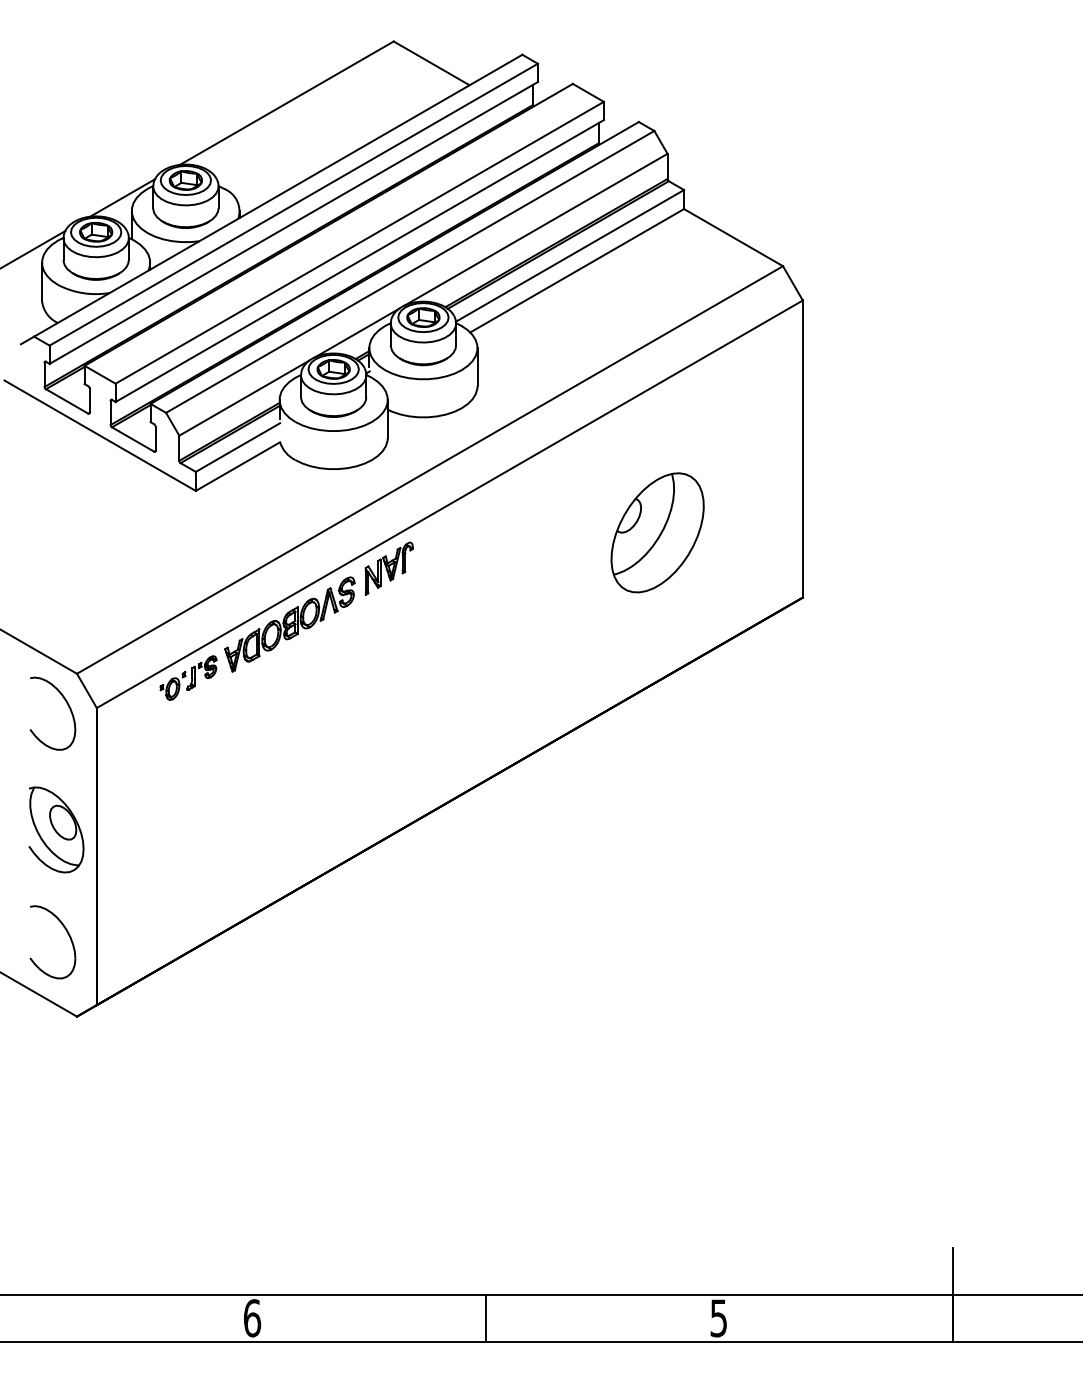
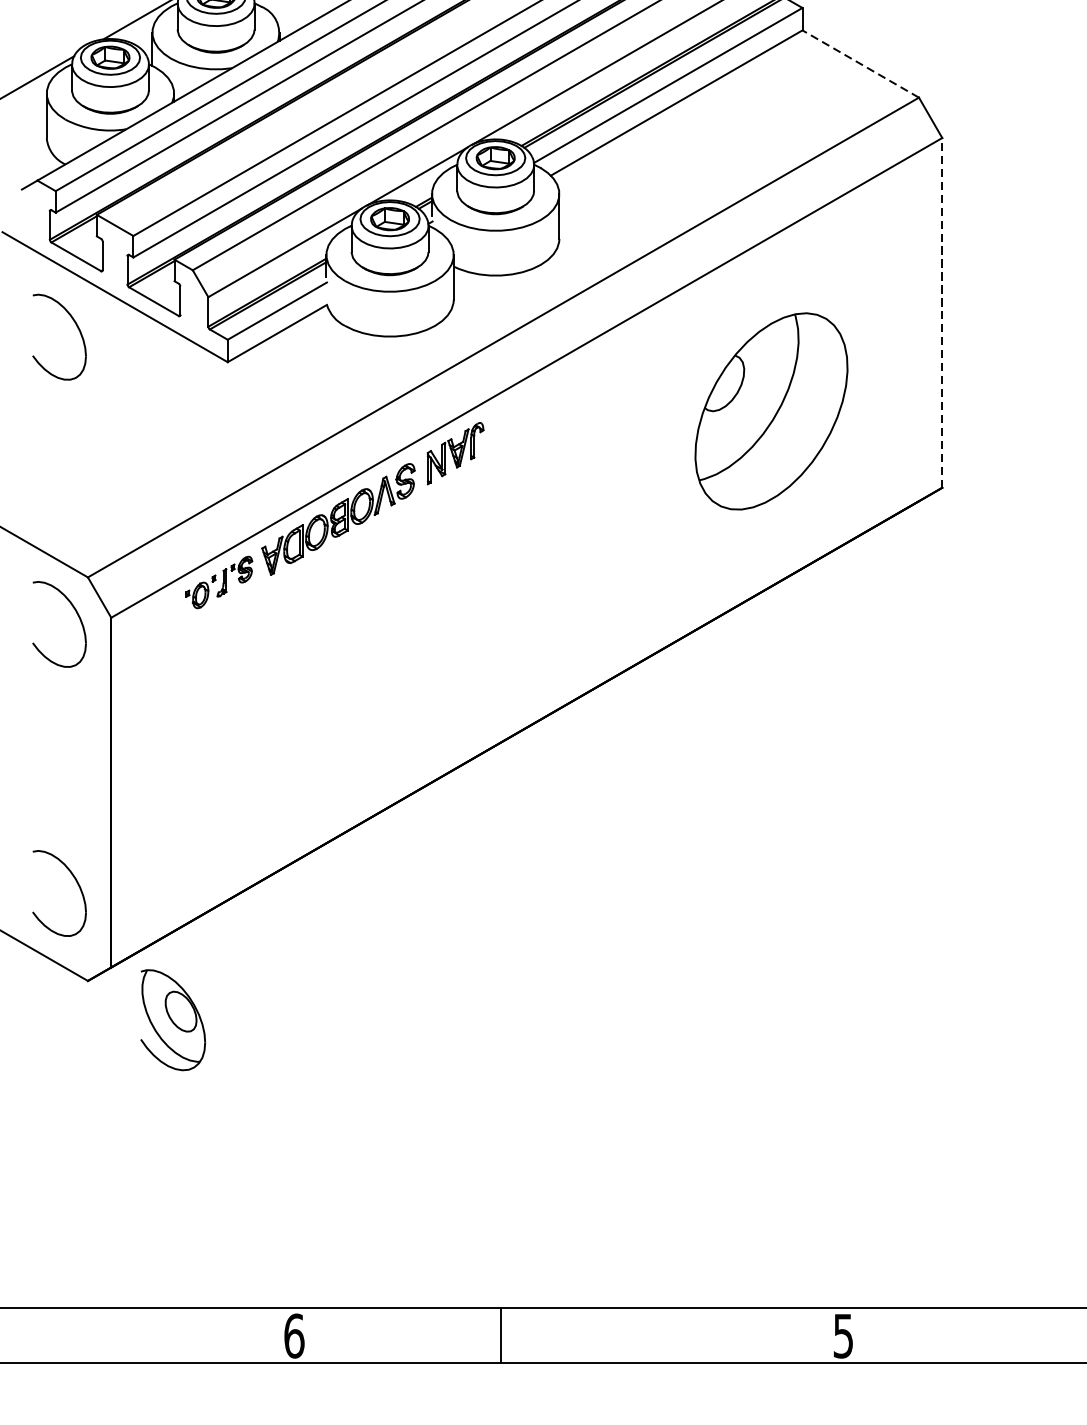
line: (733, 237) -> (860, 63), solid -> dashed
line: (802, 449) -> (941, 313), solid -> dashed
part: (67, 461) -> (76, 327), added
part: (657, 532) -> (771, 411), size x1.4
part: (56, 829) -> (173, 1019), moved
line: (486, 1317) -> (501, 1335), moved

